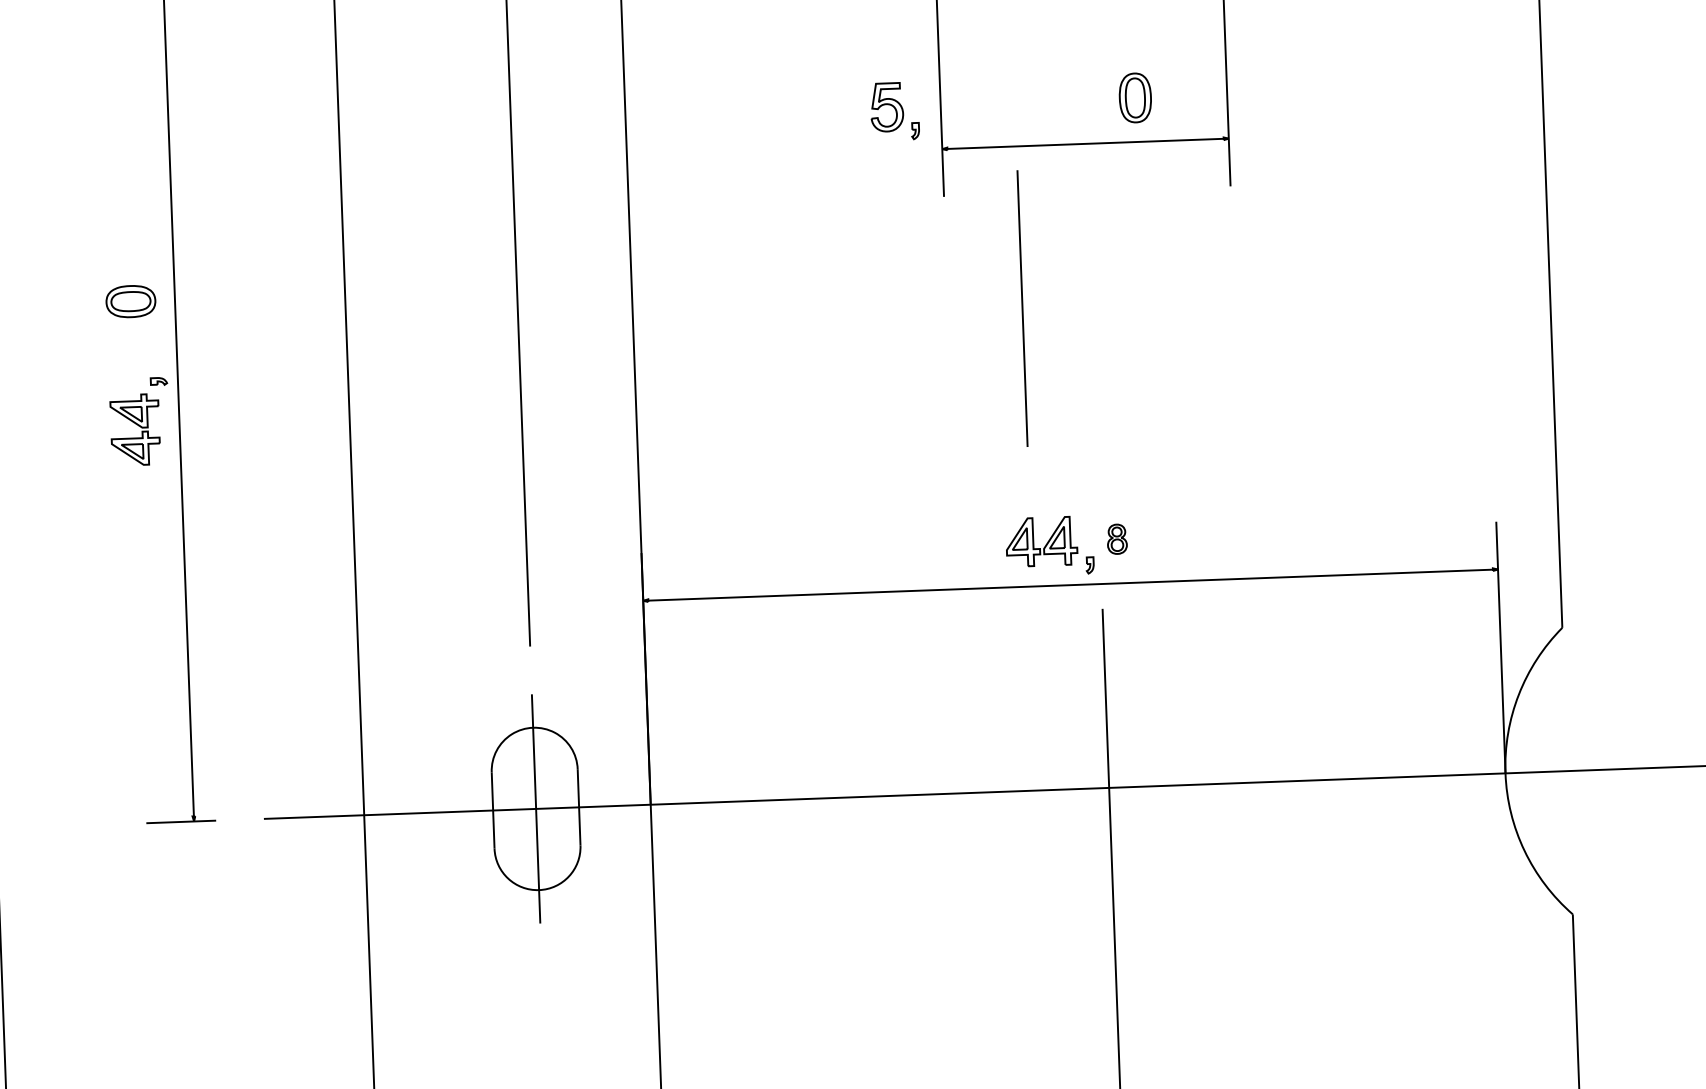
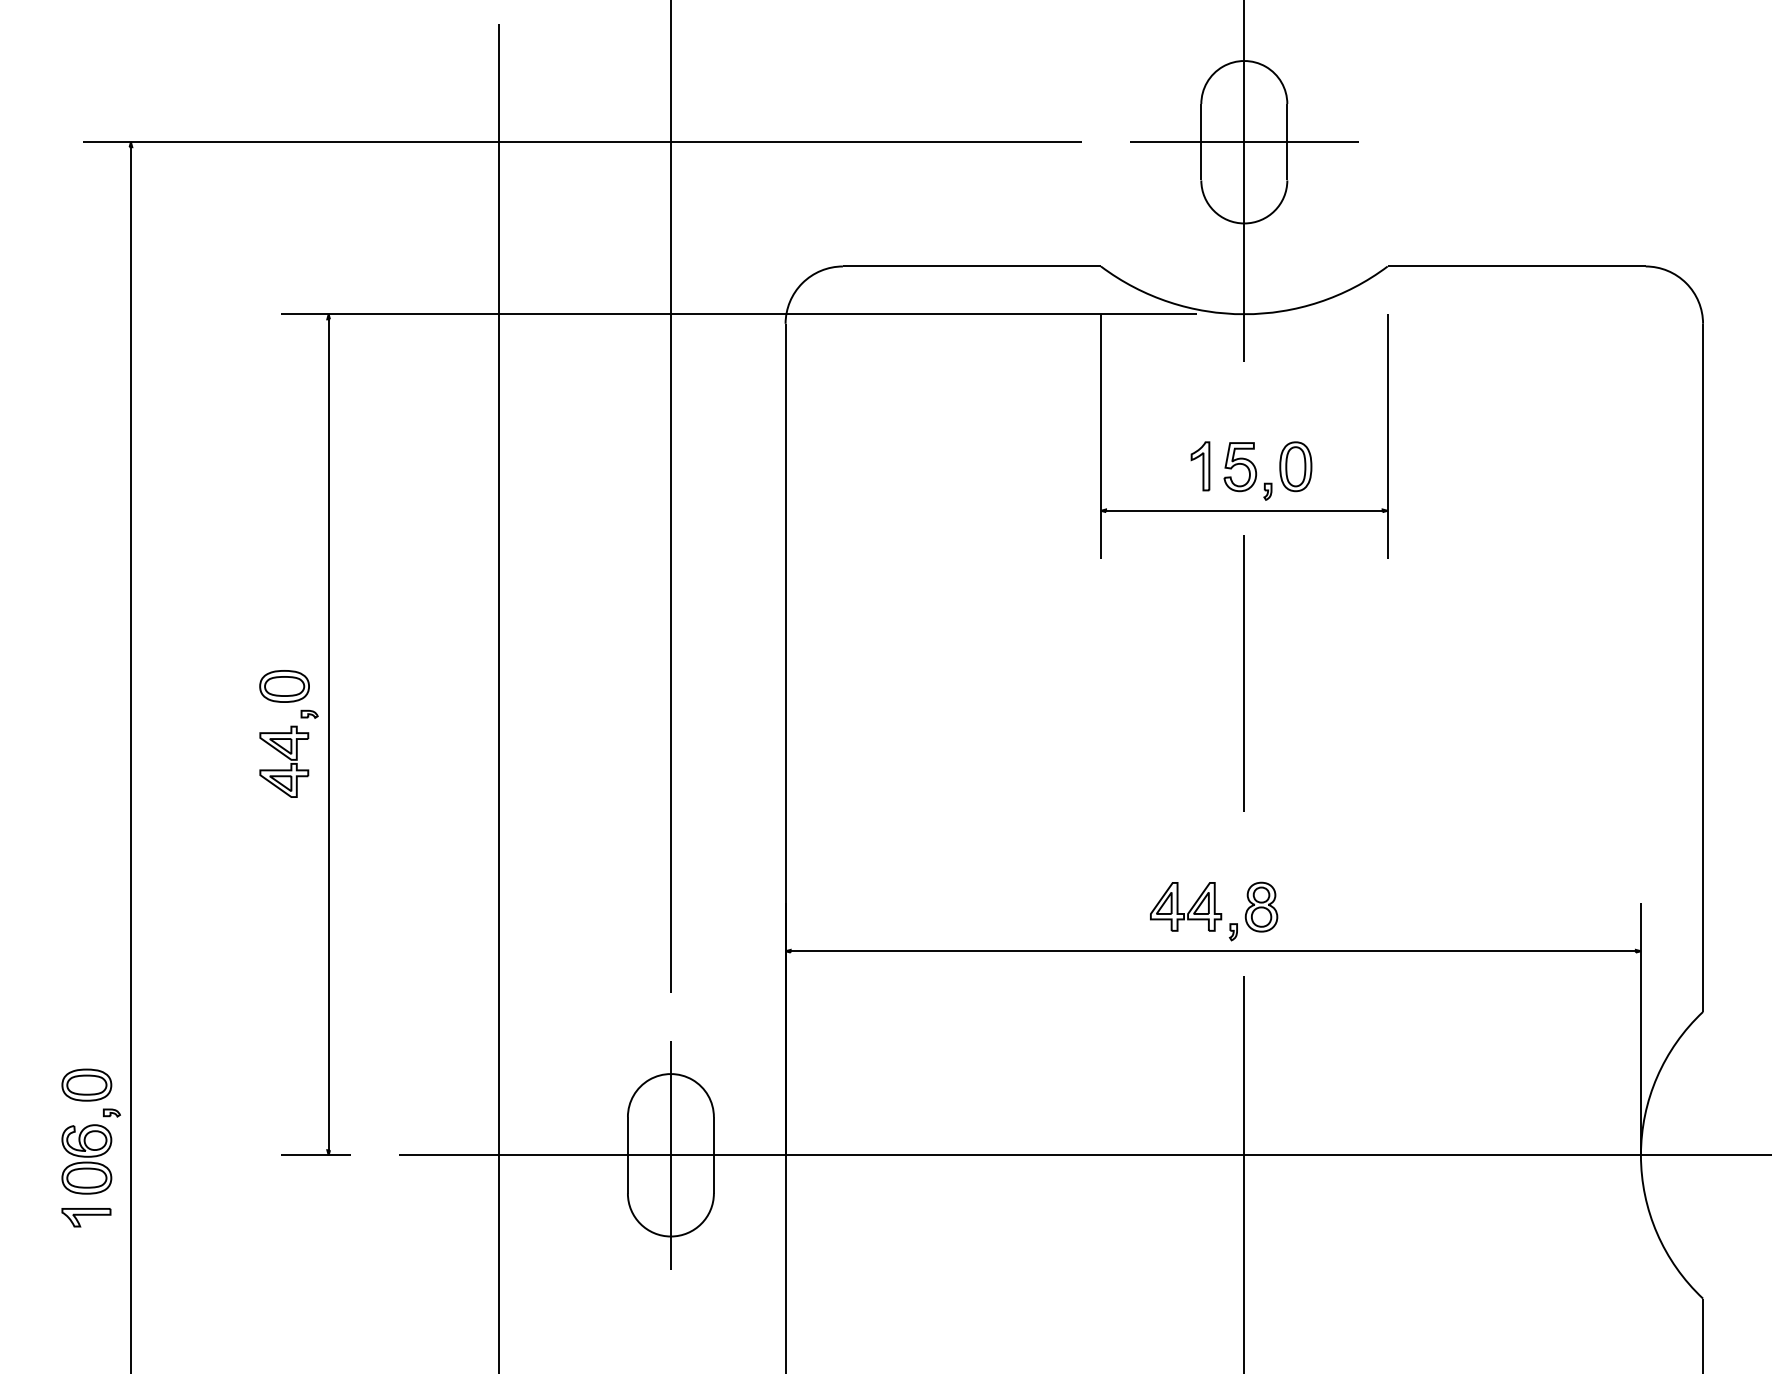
part: (1040, 101) -> (1200, 466), added
part: (894, 111) -> (1247, 471), moved
part: (130, 301) -> (284, 686), moved
line: (1021, 309) -> (1243, 673), moved
part: (1117, 538) -> (1261, 906), size x1.67

